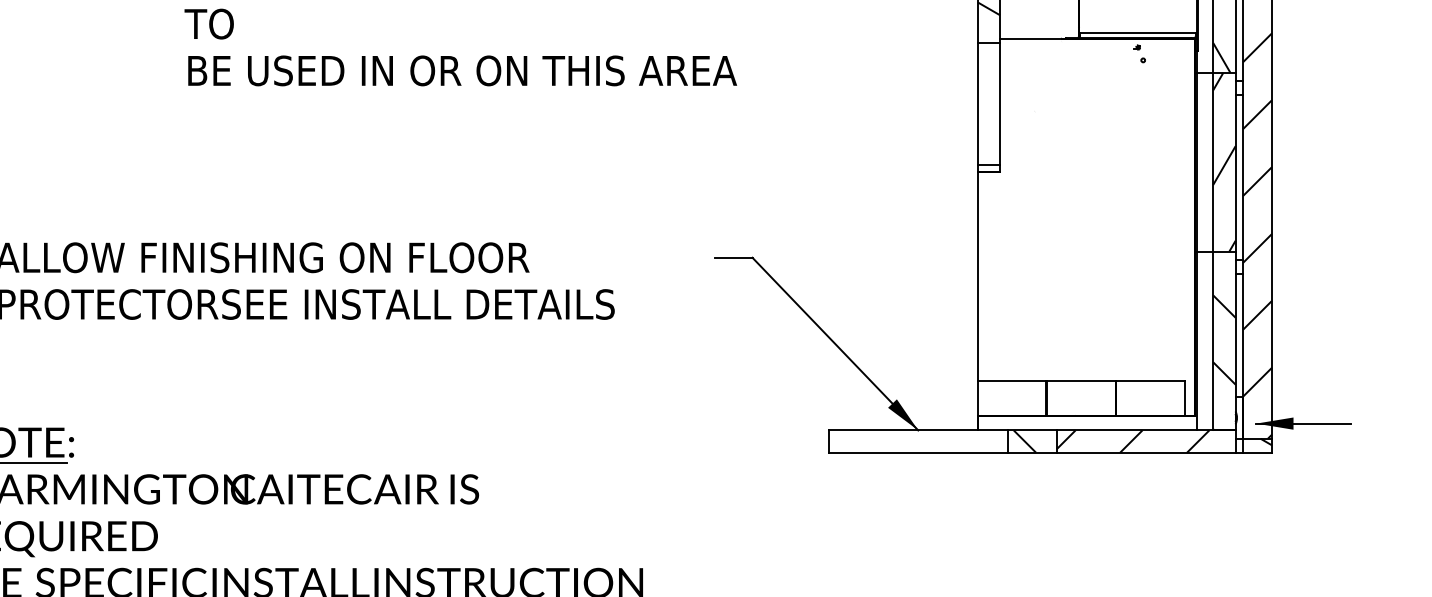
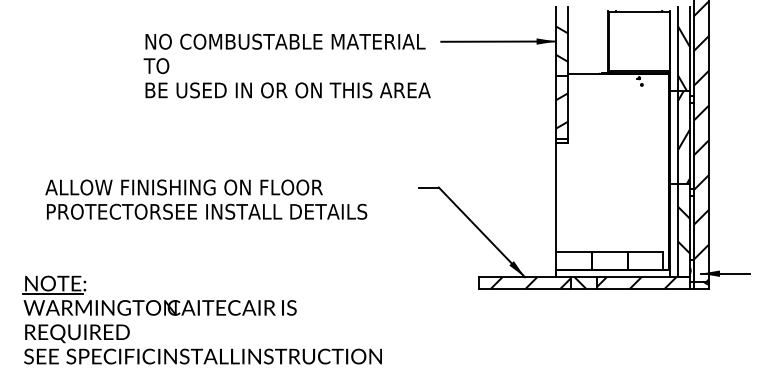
hatch: (988, 109) -> (561, 110), added
hatch: (928, 440) -> (530, 282), added

